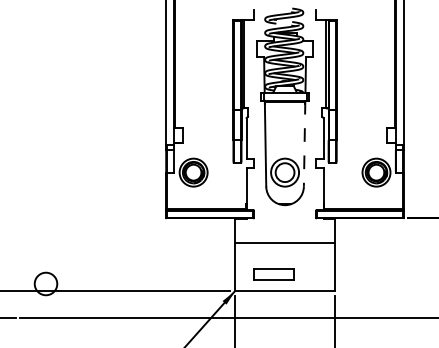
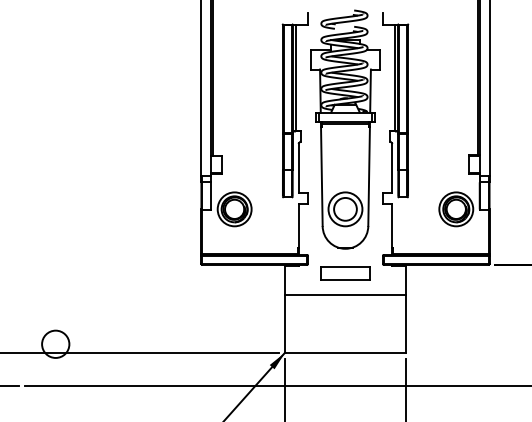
line: (304, 143) -> (369, 174), dashed -> solid
part: (273, 274) -> (344, 273), moved

